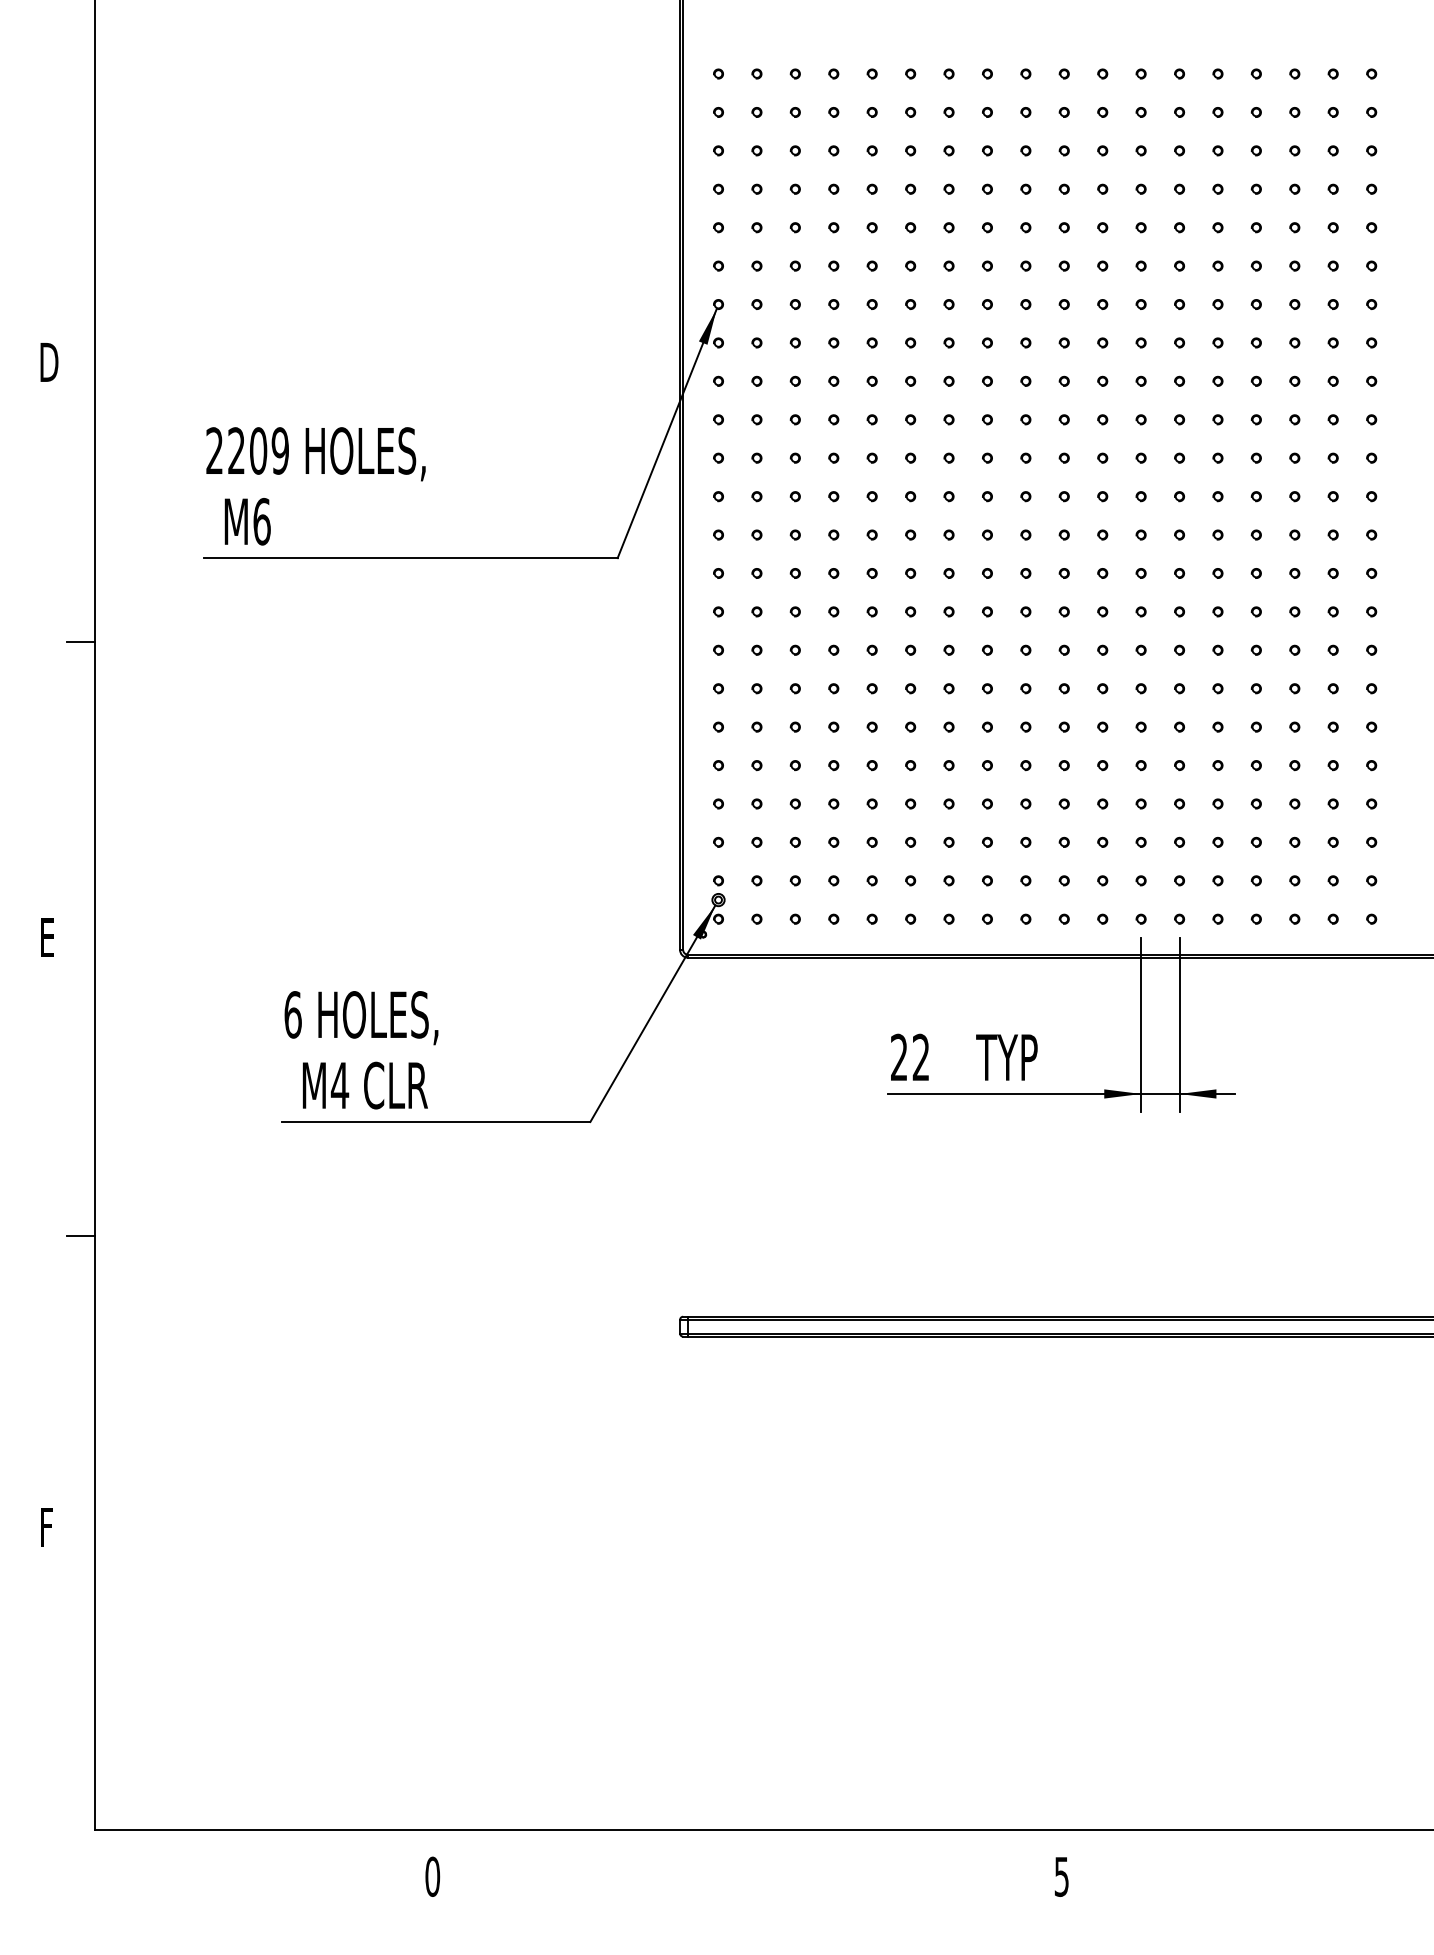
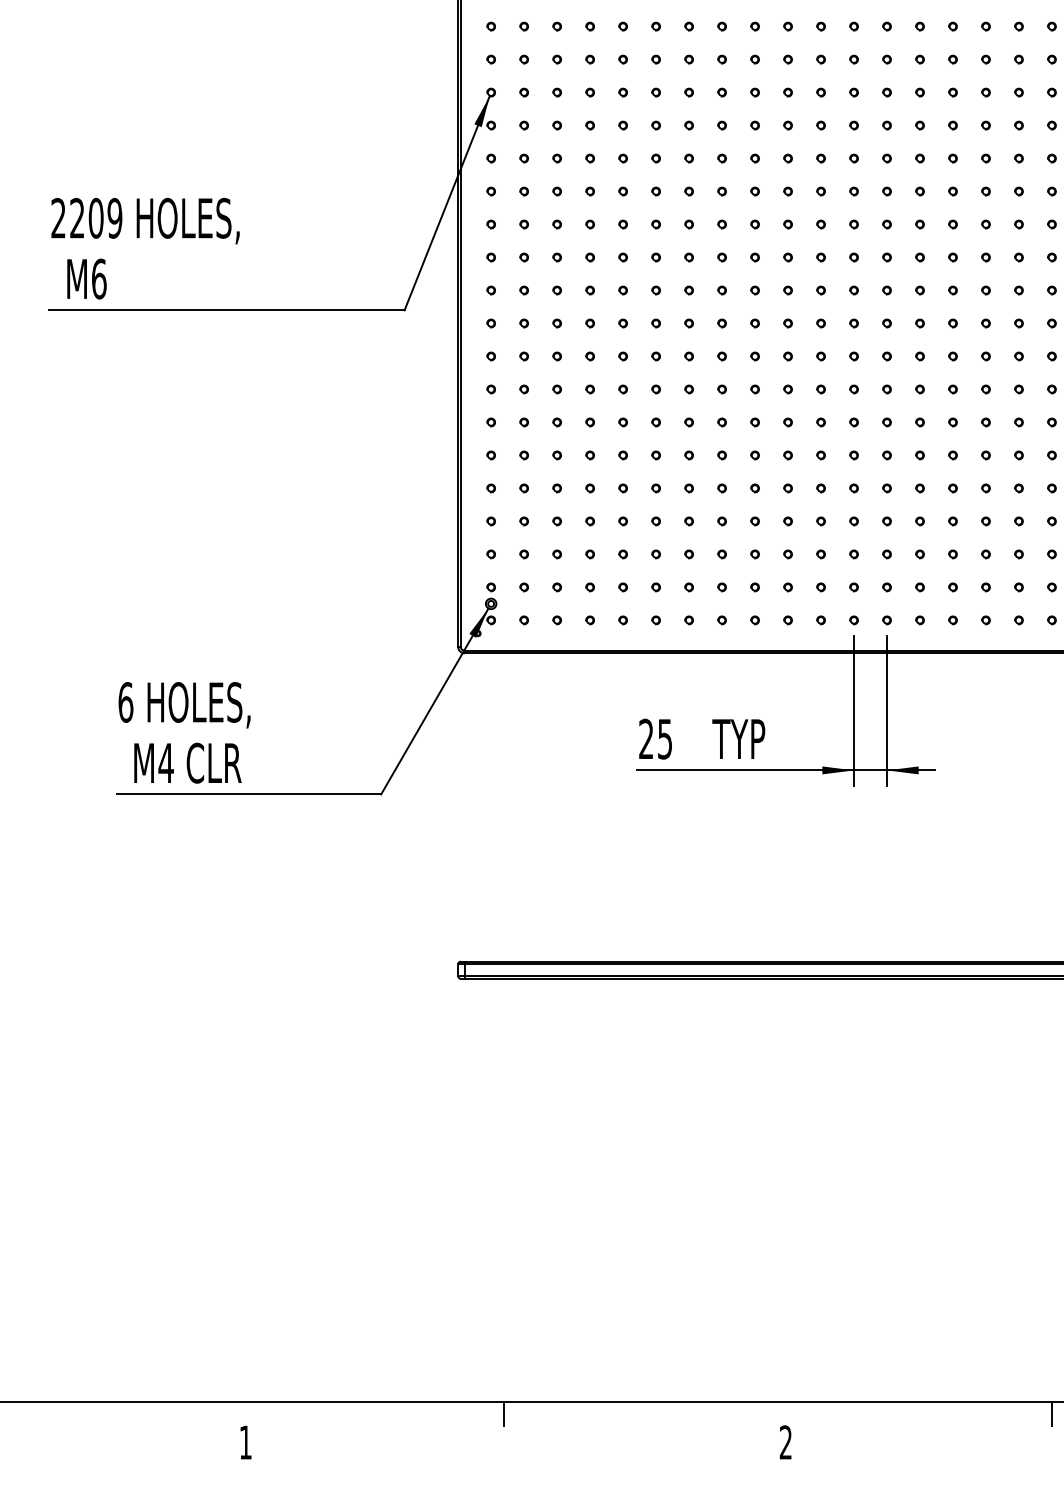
text: (920, 1057) -> (664, 739), 22 -> 25
line: (733, 1843) -> (504, 1413), added
line: (1371, 1843) -> (1051, 1413), added
text: (432, 1876) -> (245, 1442), 0 -> 1
text: (1061, 1876) -> (785, 1442), 5 -> 2

